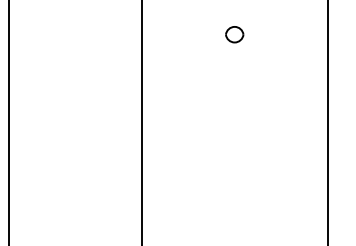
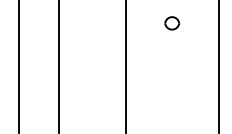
part: (235, 34) -> (172, 23), size x1.6

